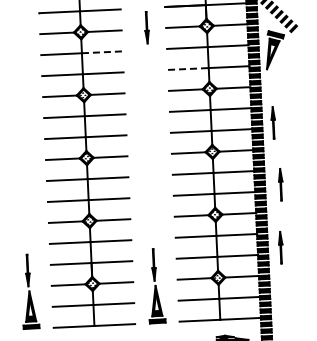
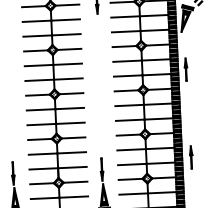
line: (102, 52) -> (65, 20), dashed -> solid
line: (188, 68) -> (126, 31), dashed -> solid
part: (280, 184) -> (191, 112), removed

